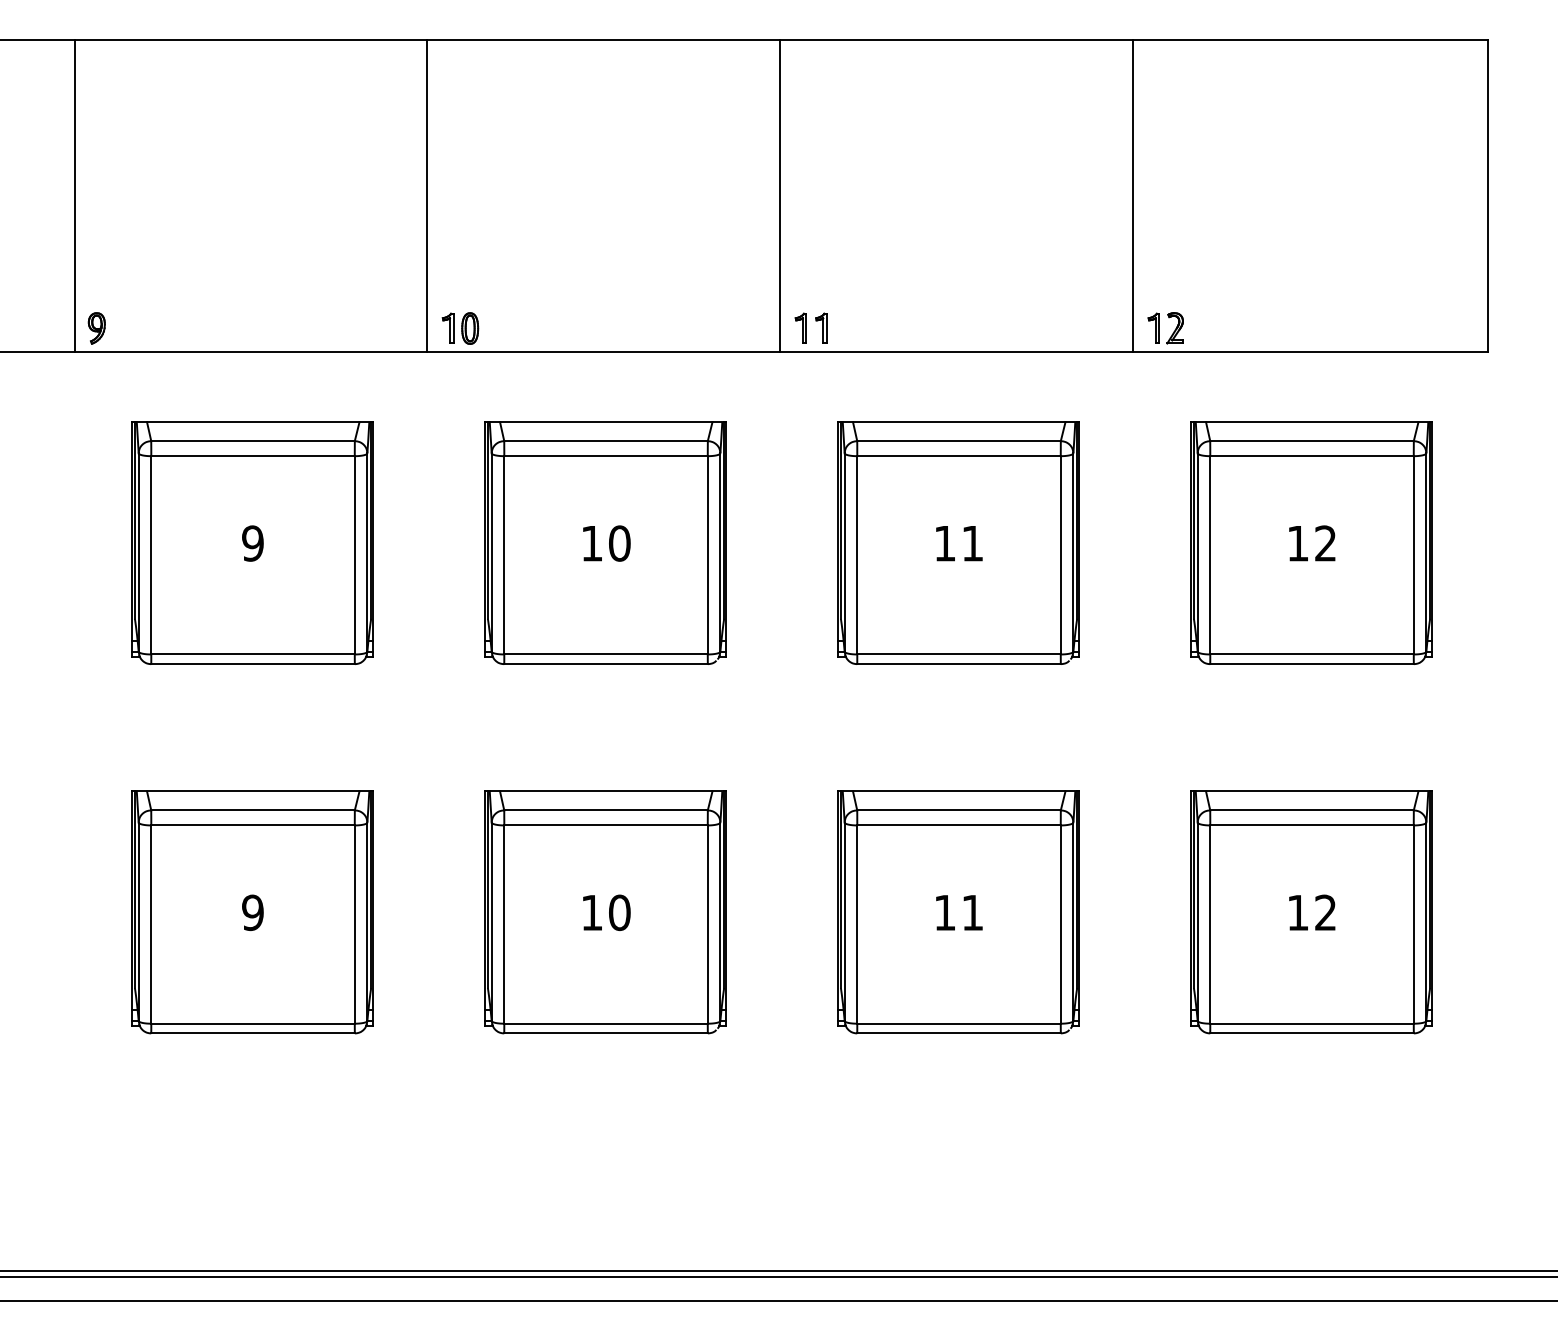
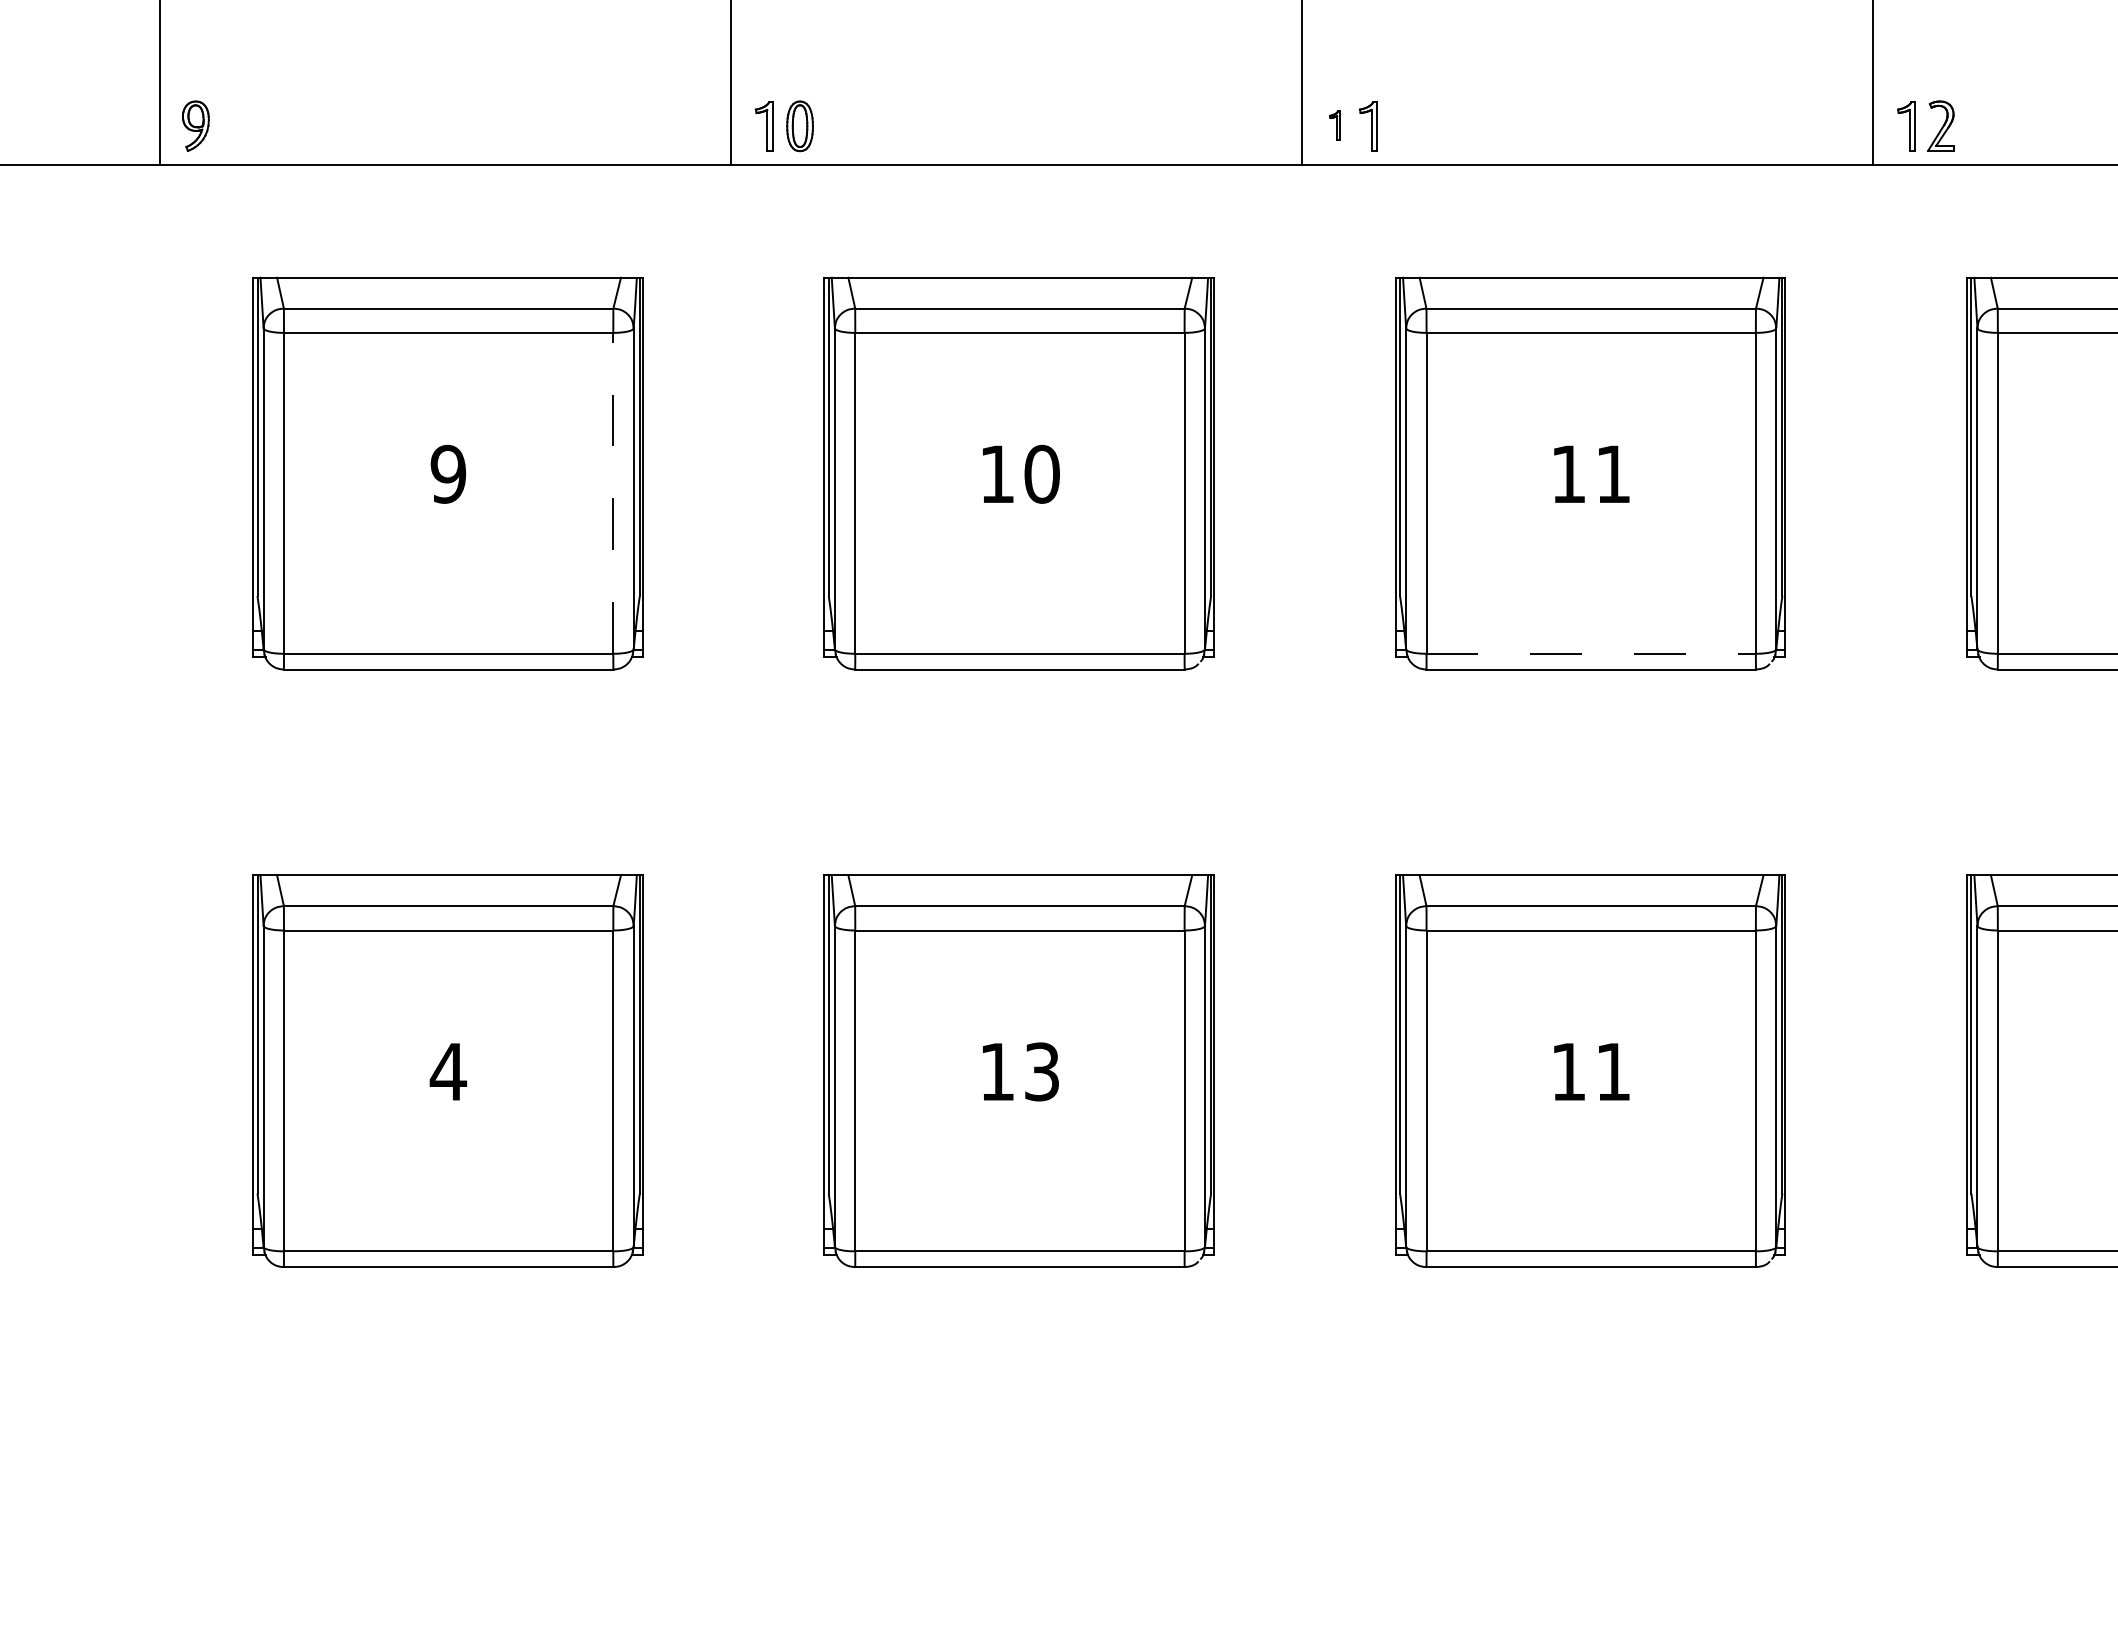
part: (800, 327) -> (1334, 124), size x0.6
line: (354, 554) -> (612, 491), solid -> dashed
line: (959, 654) -> (1591, 653), solid -> dashed
text: (252, 912) -> (447, 1071), 9 -> 4
text: (619, 912) -> (1041, 1071), 10 -> 13

